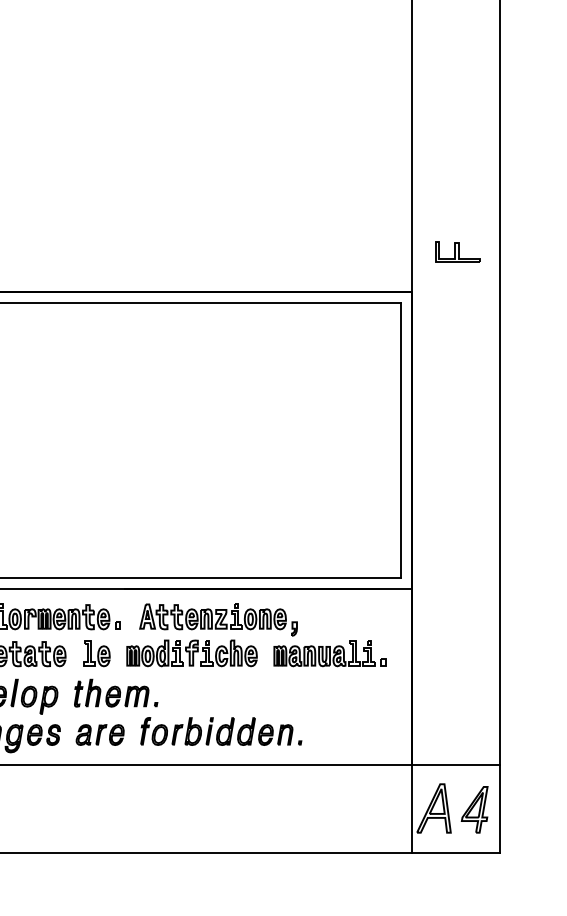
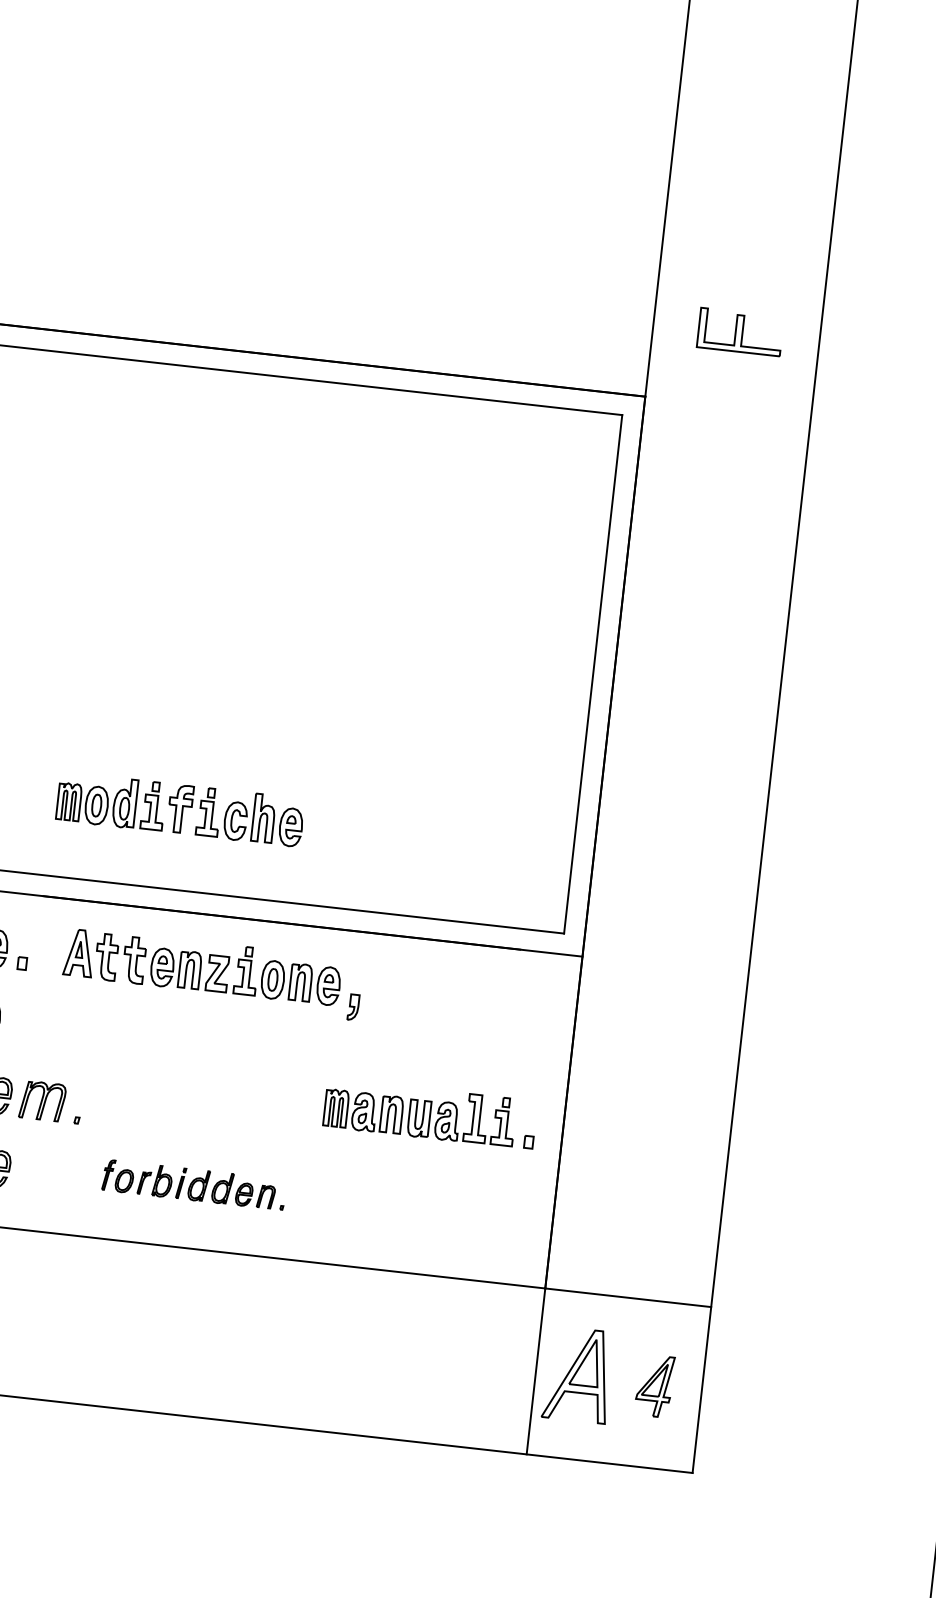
part: (191, 653) -> (179, 809), moved
part: (329, 653) -> (429, 1114), moved
part: (221, 731) -> (194, 1184), size x0.6
part: (474, 809) -> (654, 1385), size x0.7

